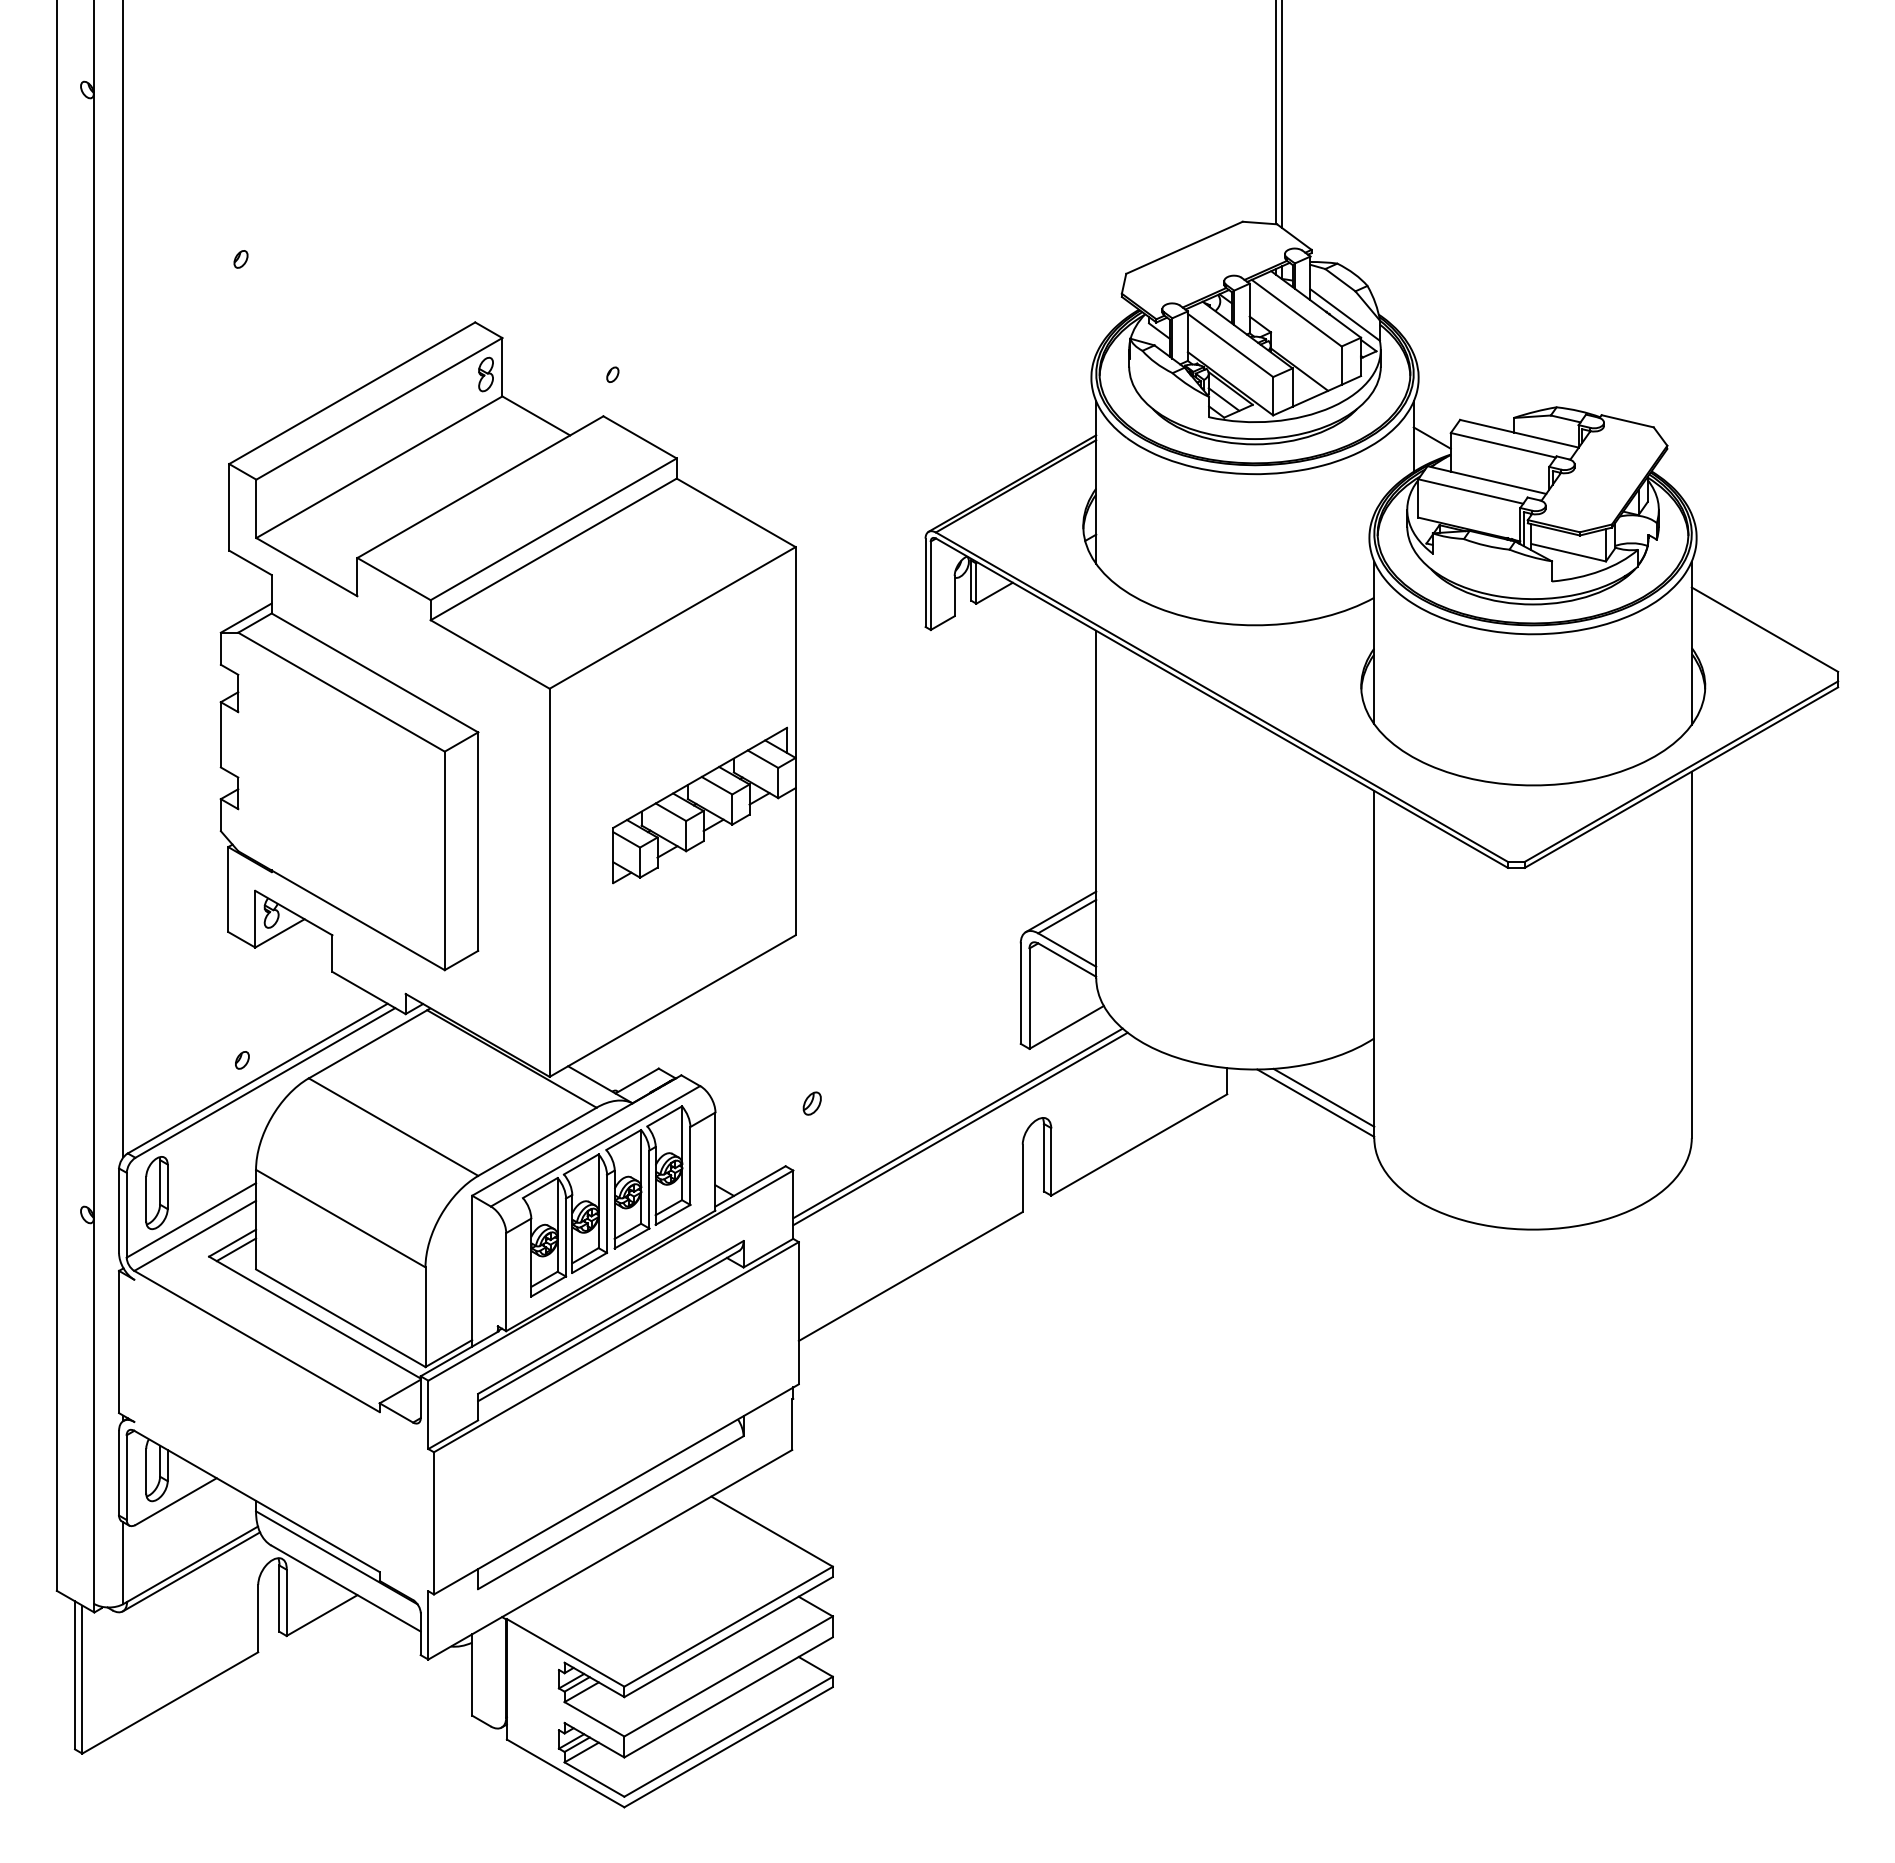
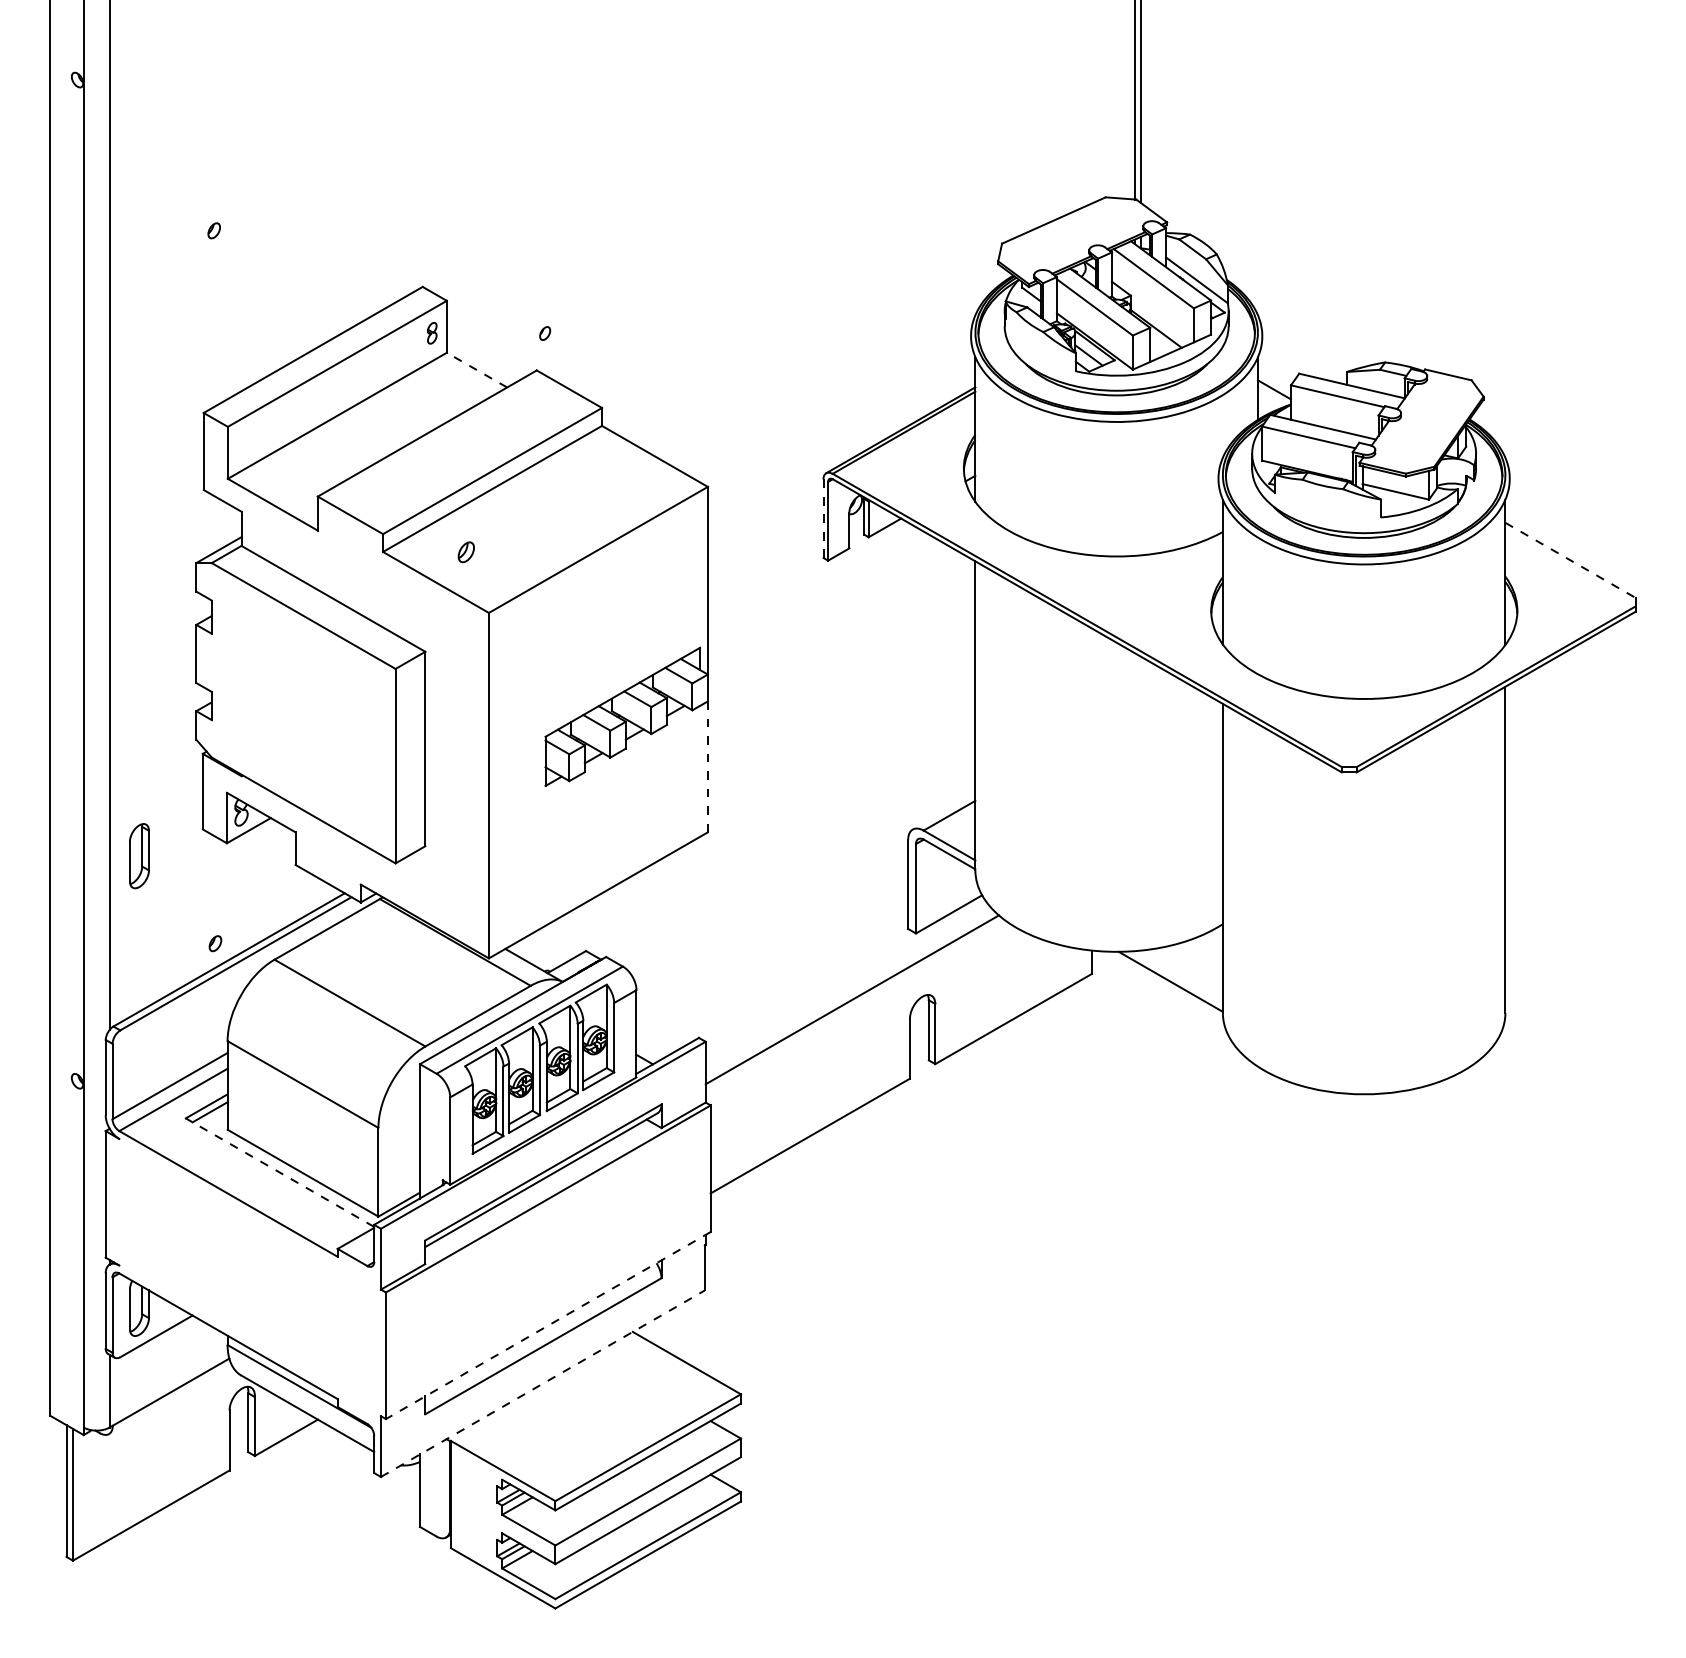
part: (485, 374) -> (431, 333), size x0.7
line: (535, 415) -> (476, 369), solid -> dashed
line: (925, 583) -> (823, 519), solid -> dashed
line: (1765, 629) -> (1571, 560), solid -> dashed
line: (795, 861) -> (707, 766), solid -> dashed
line: (1060, 911) -> (943, 811), removed
line: (1323, 1097) -> (1177, 976), removed
part: (811, 1103) -> (465, 552), moved
line: (960, 1128) -> (854, 1004), removed
part: (156, 1193) -> (139, 856), moved
line: (314, 1317) -> (279, 1172), solid -> dashed
line: (616, 1489) -> (548, 1325), solid -> dashed
line: (610, 1554) -> (543, 1383), solid -> dashed
line: (191, 1571) -> (170, 1398), removed

